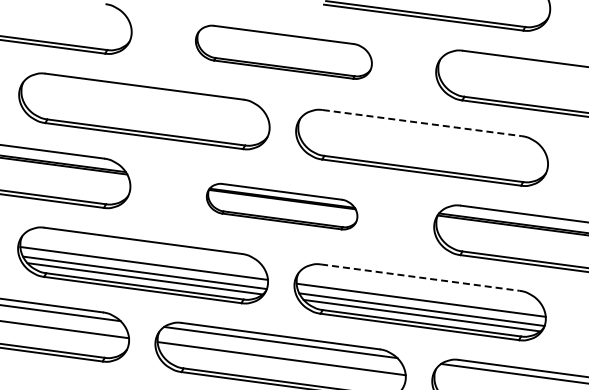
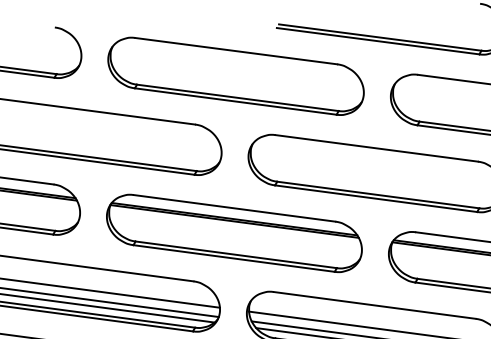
part: (283, 52) -> (235, 76), size x1.43
line: (422, 123) -> (376, 148), dashed -> solid
part: (281, 206) -> (233, 233), size x1.67
line: (420, 277) -> (374, 305), dashed -> solid

